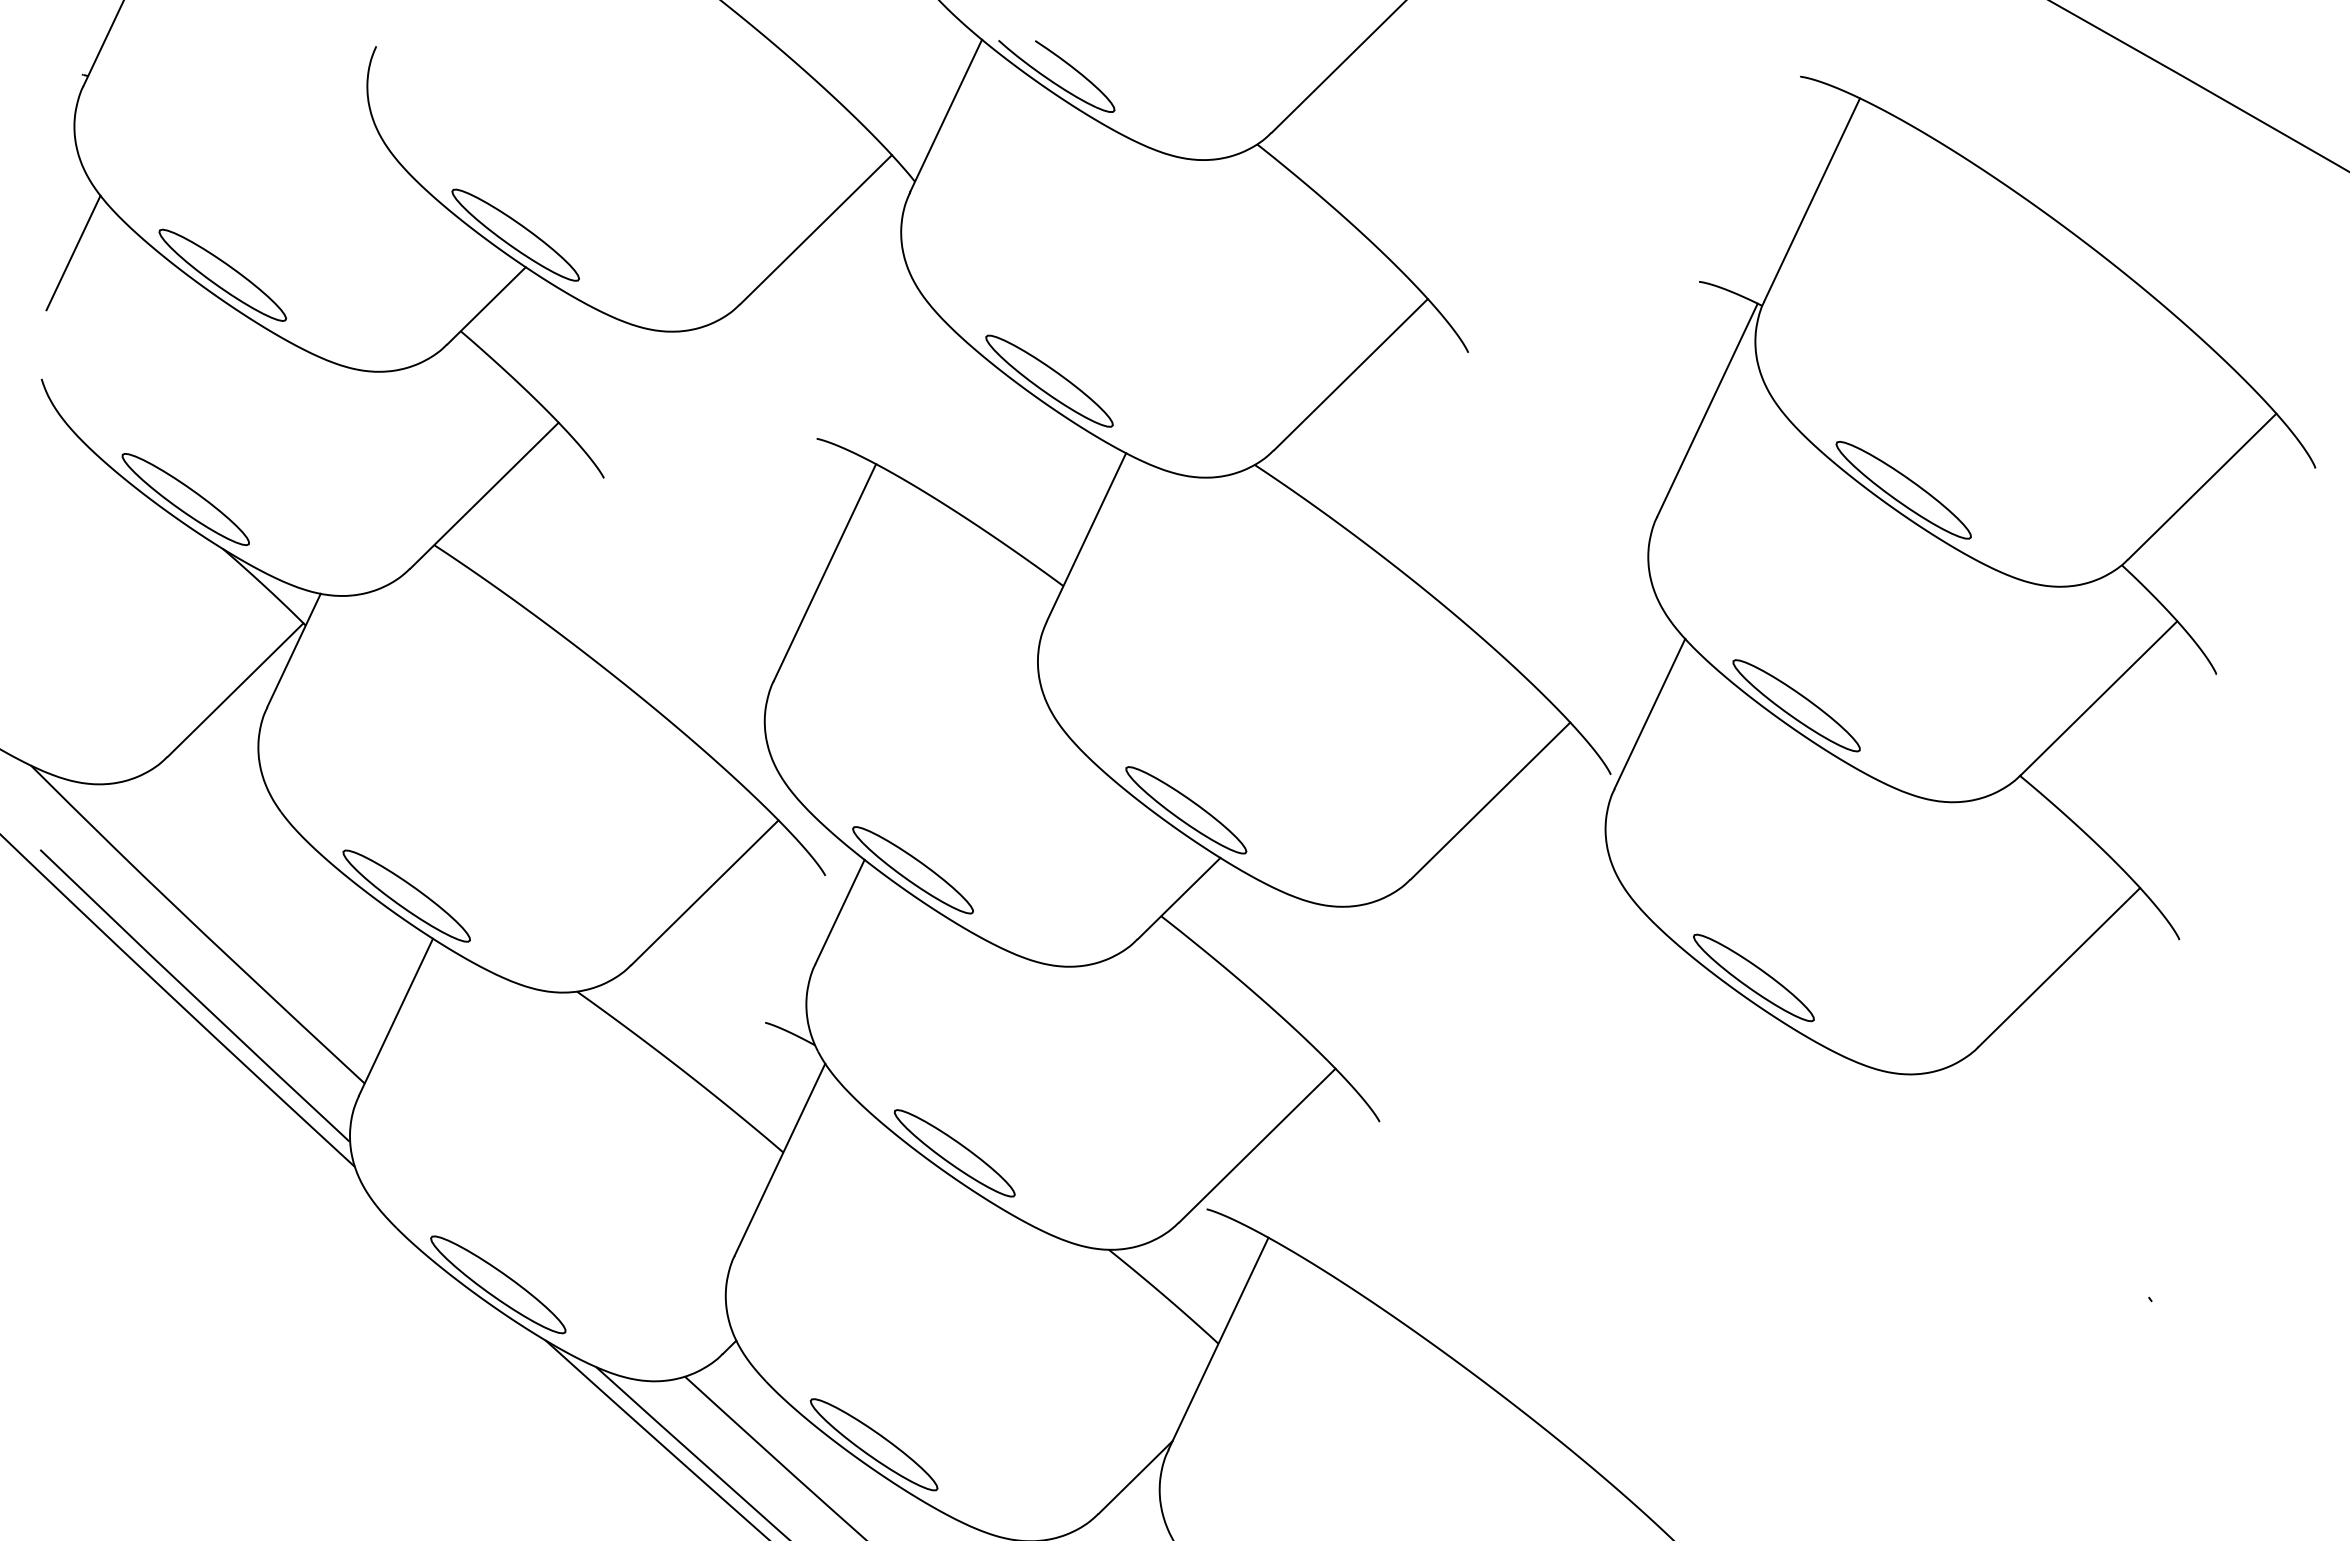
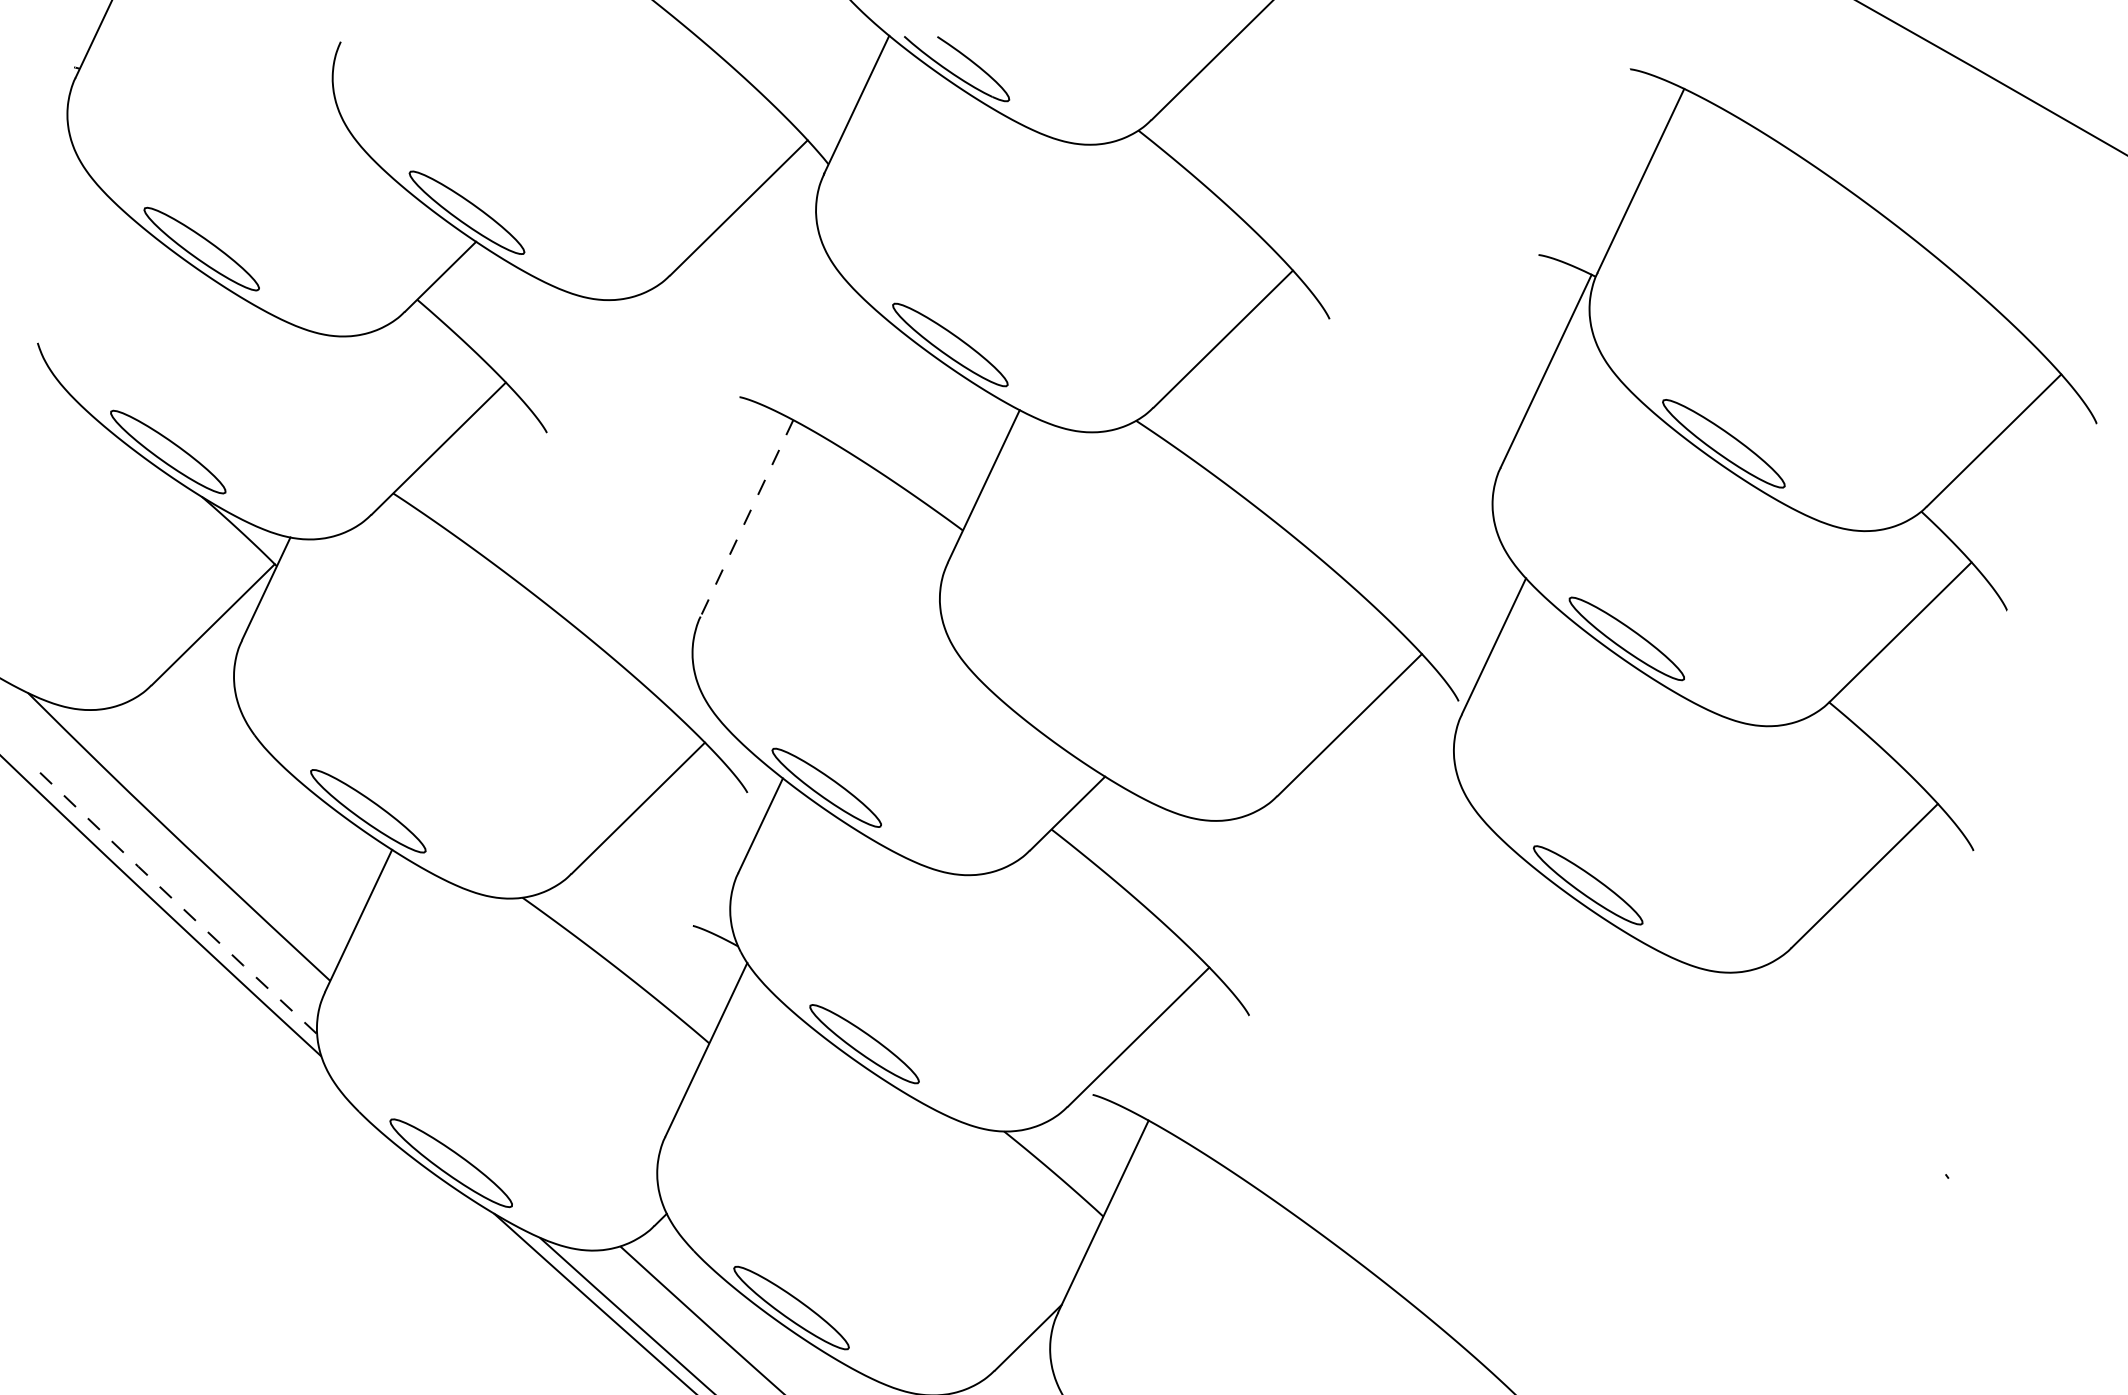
line: (73, 252) -> (66, 228), removed
line: (824, 572) -> (746, 518), solid -> dashed
part: (1186, 810) -> (1074, 733), removed
line: (194, 996) -> (176, 902), solid -> dashed

